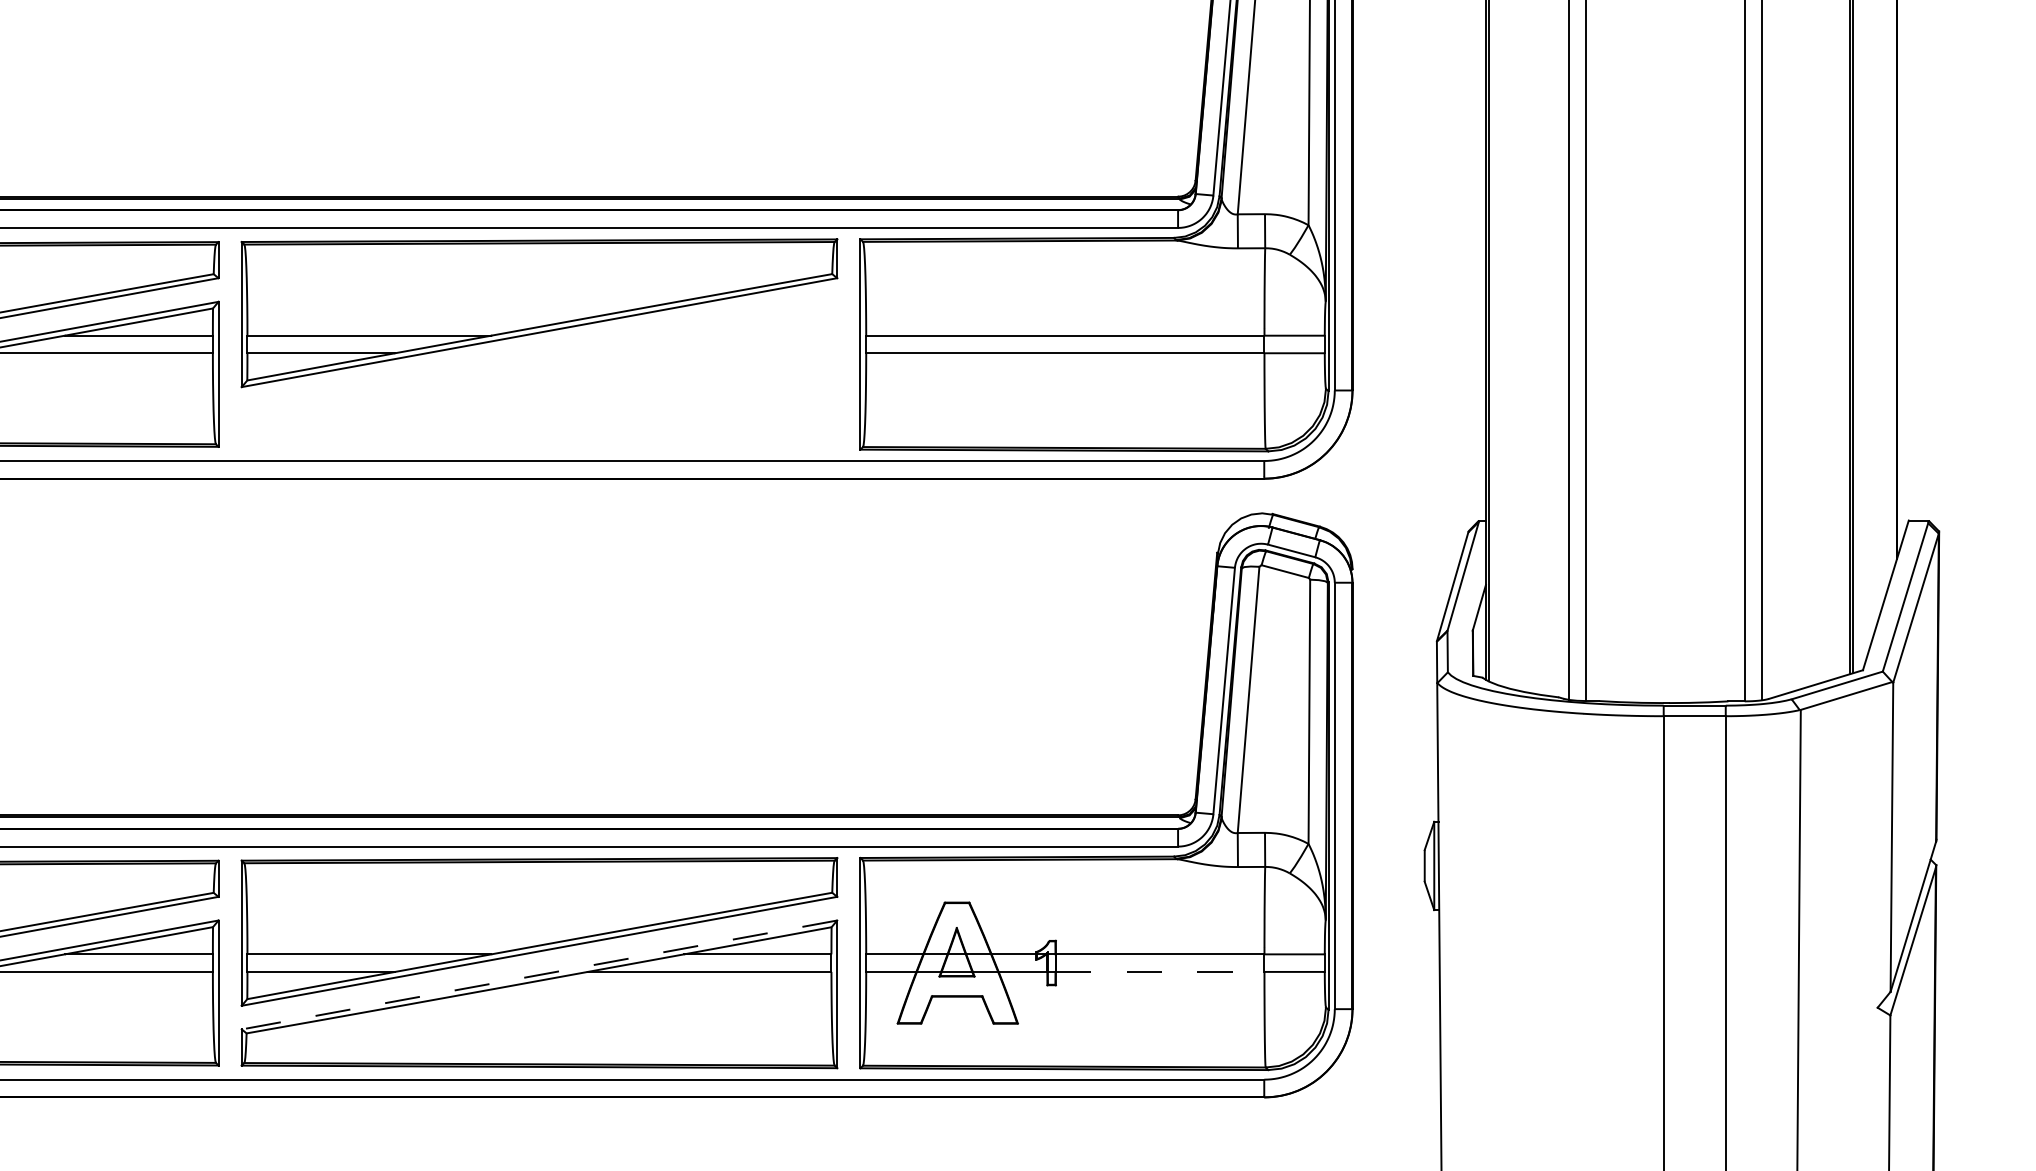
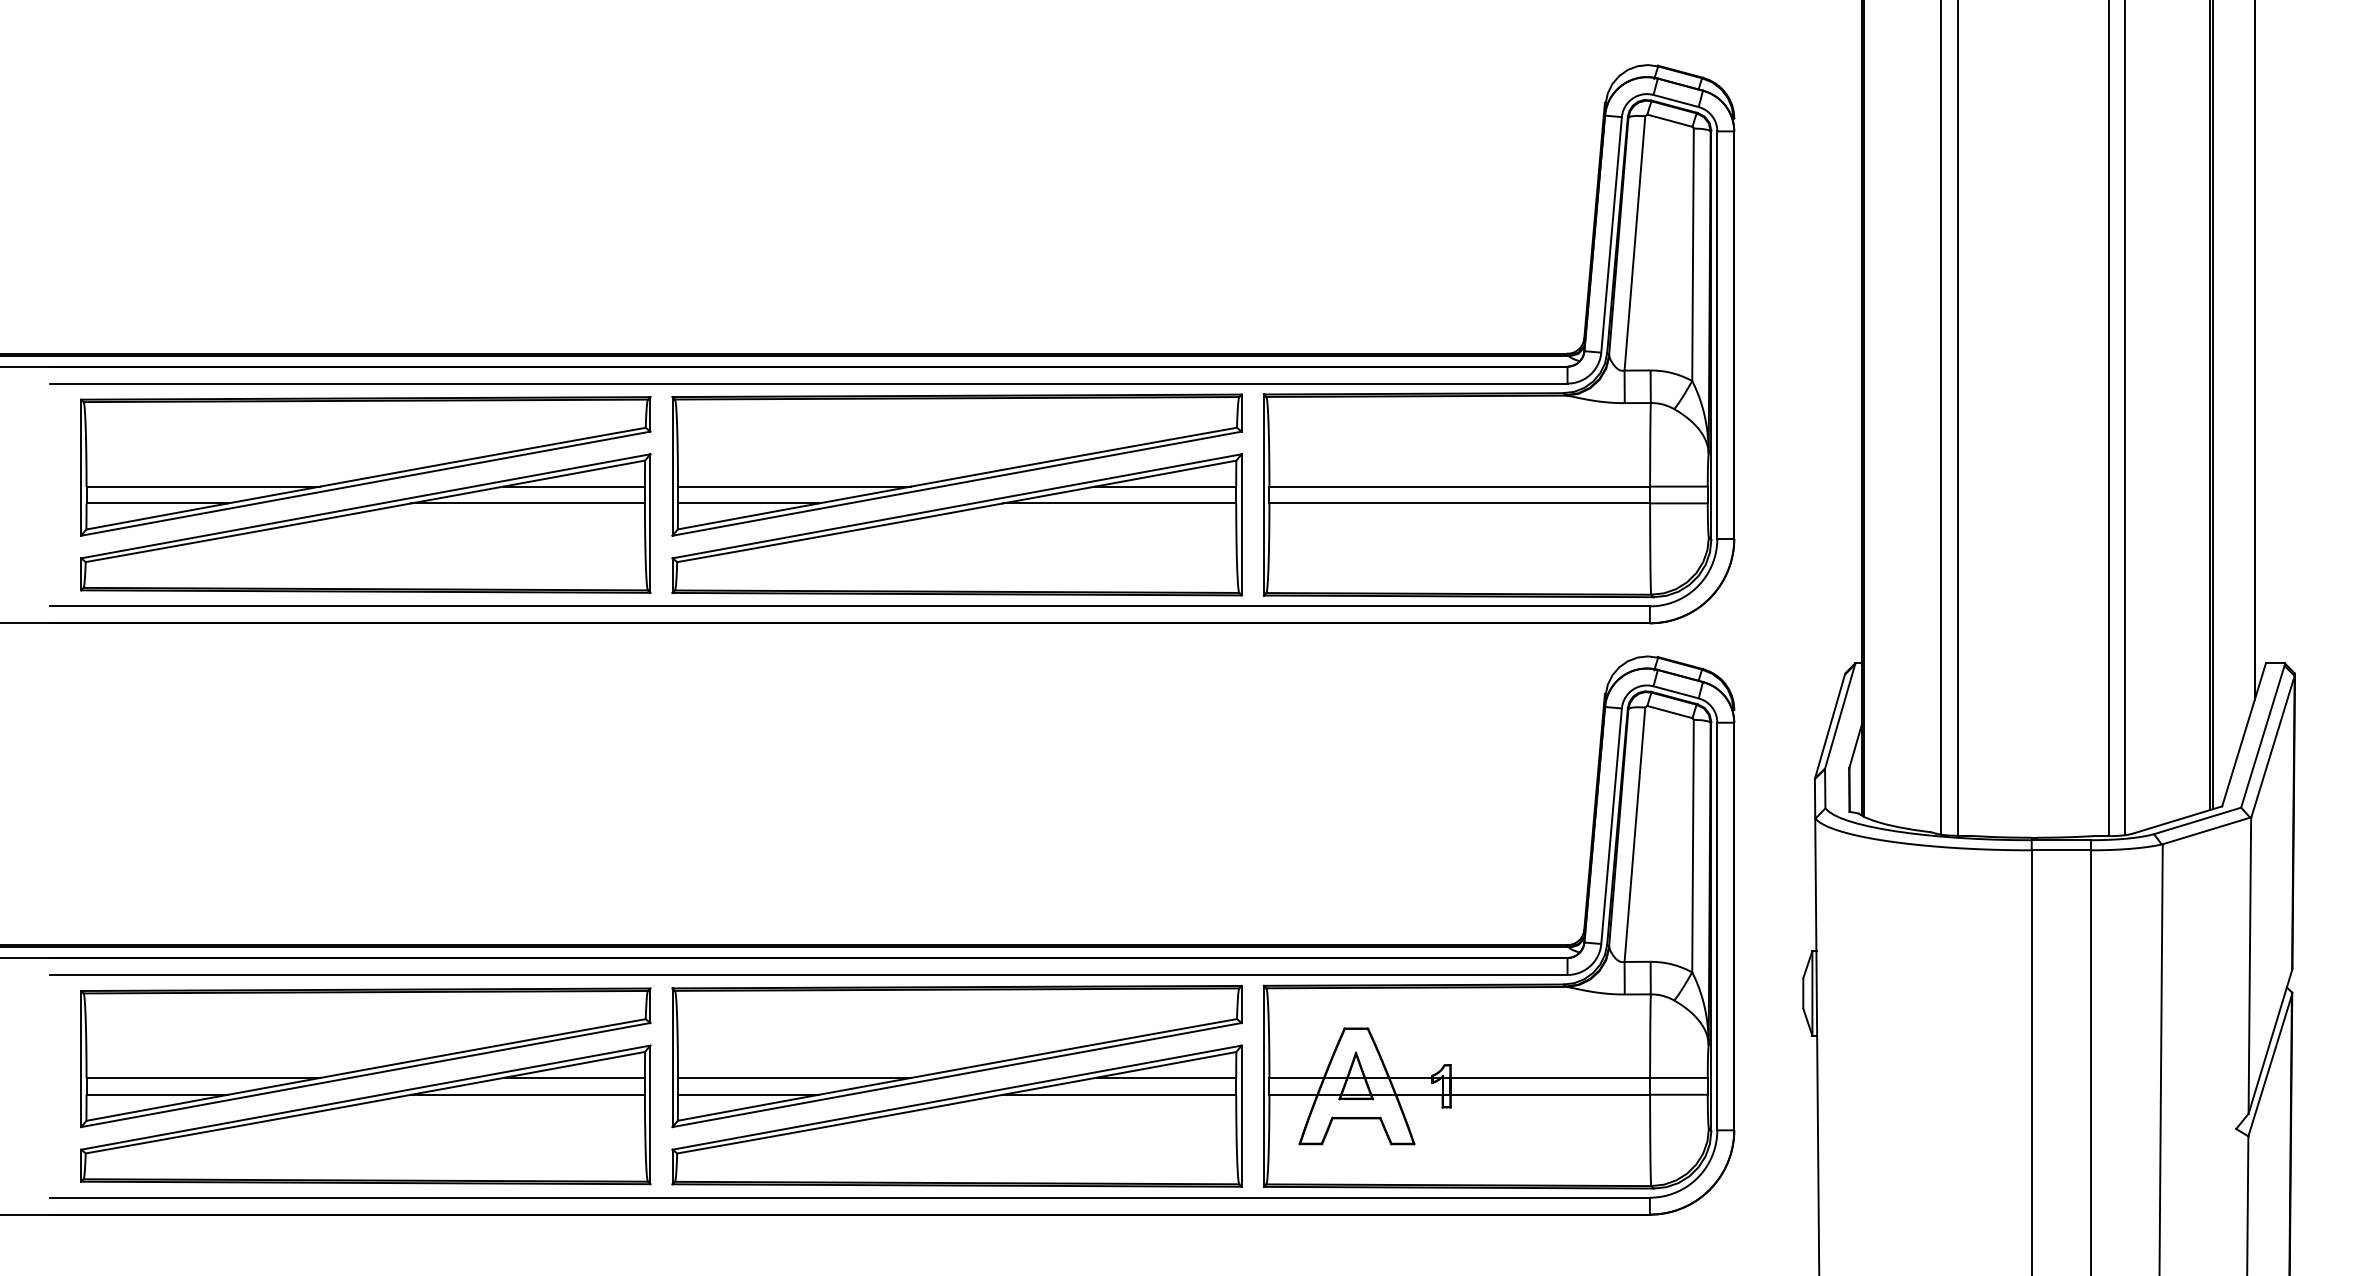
part: (538, 375) -> (956, 524), added
line: (1160, 971) -> (1550, 1094), dashed -> solid
line: (538, 974) -> (956, 1097), dashed -> solid

